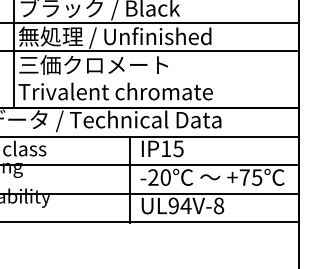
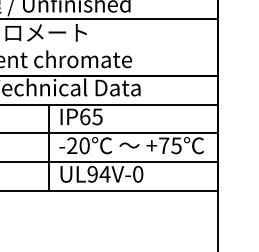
text: (166, 148) -> (85, 116), IP15 -> IP65
text: (219, 206) -> (138, 174), UL94V-8 -> UL94V-0

